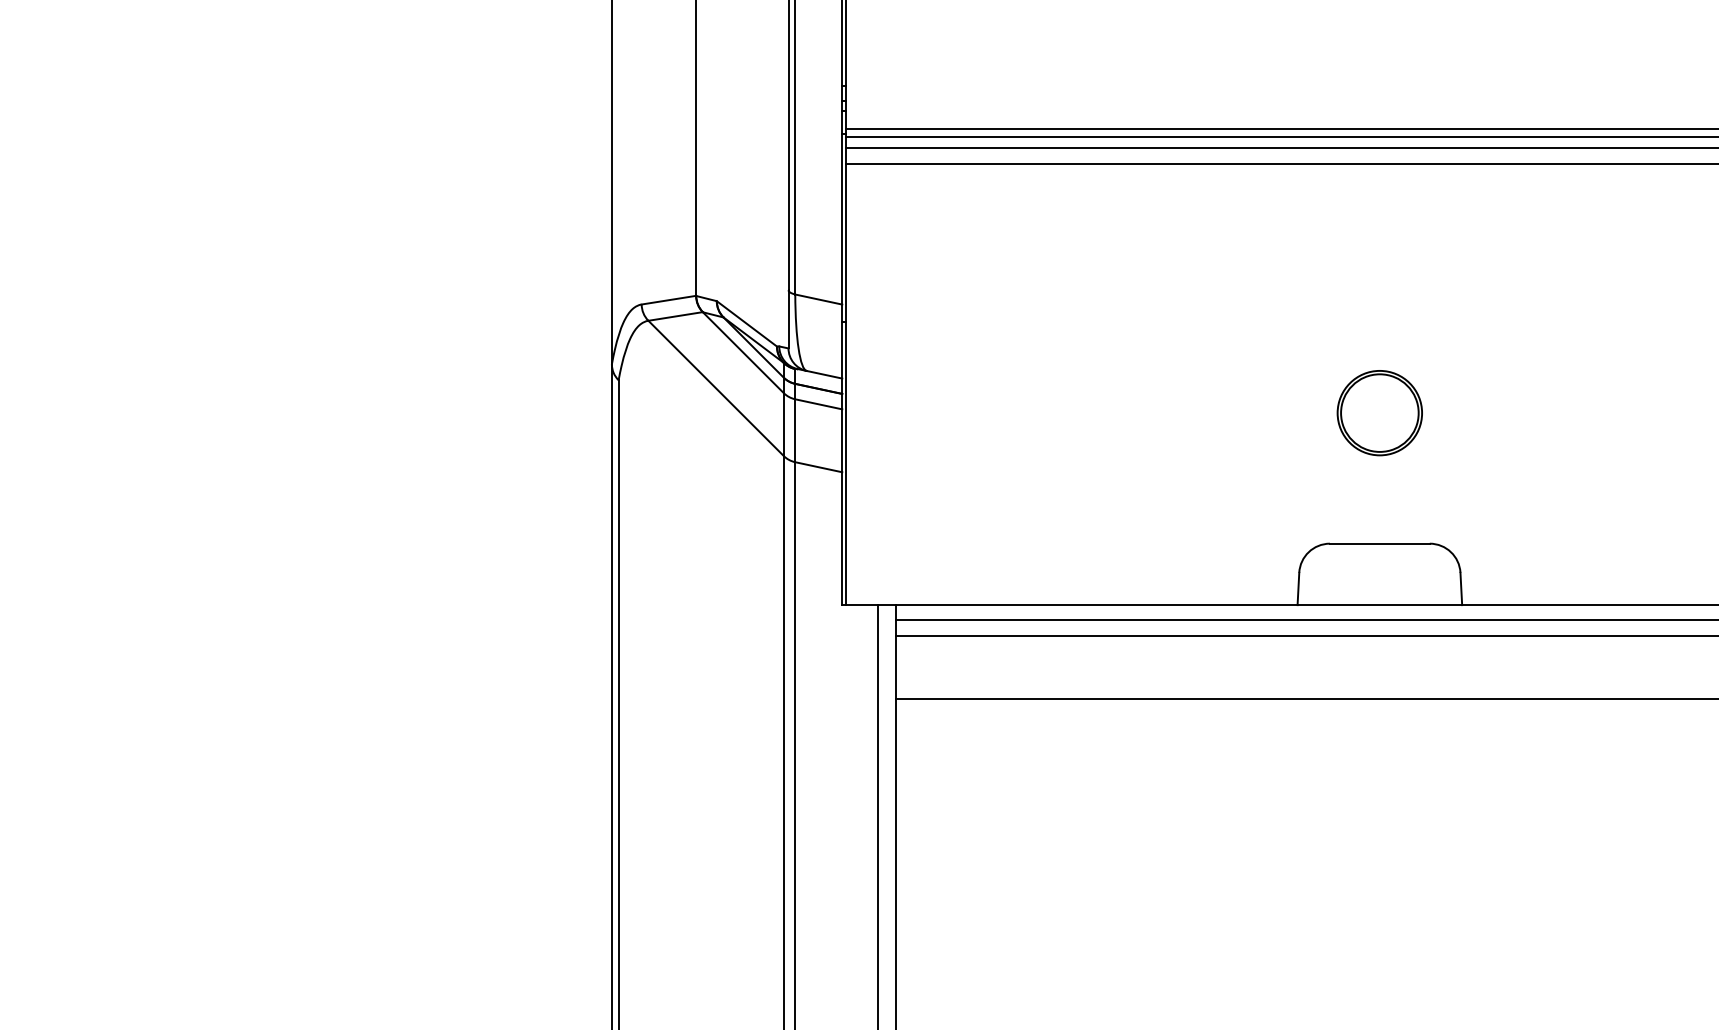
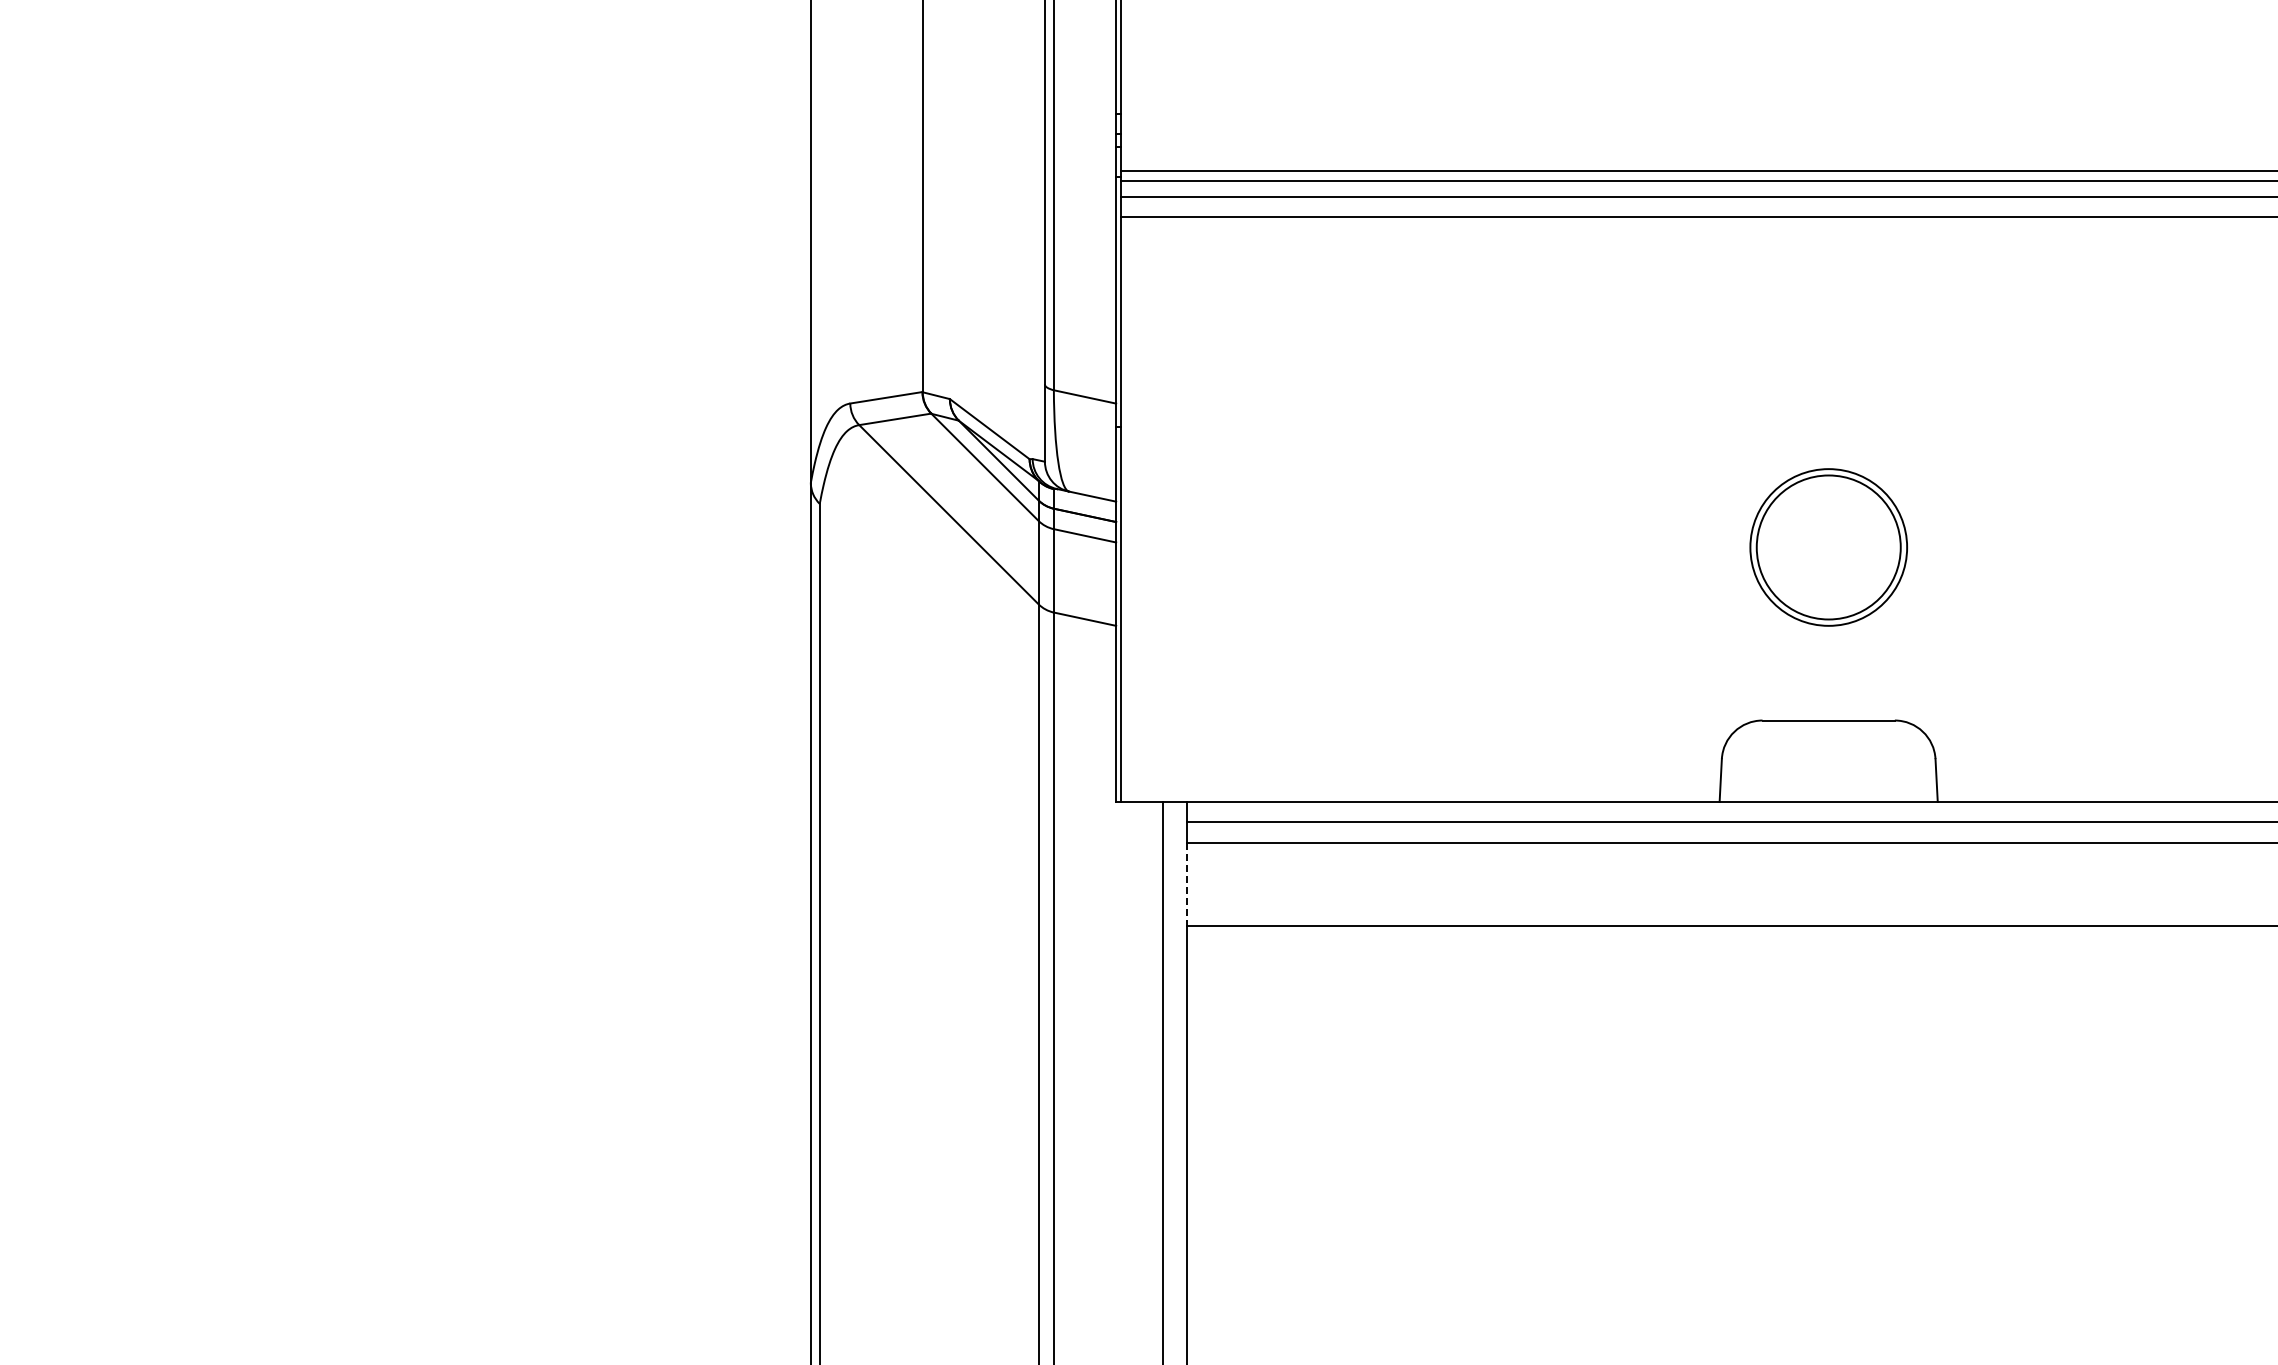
part: (1379, 413) -> (1828, 547), size x1.4
line: (896, 667) -> (1187, 884), solid -> dashed

